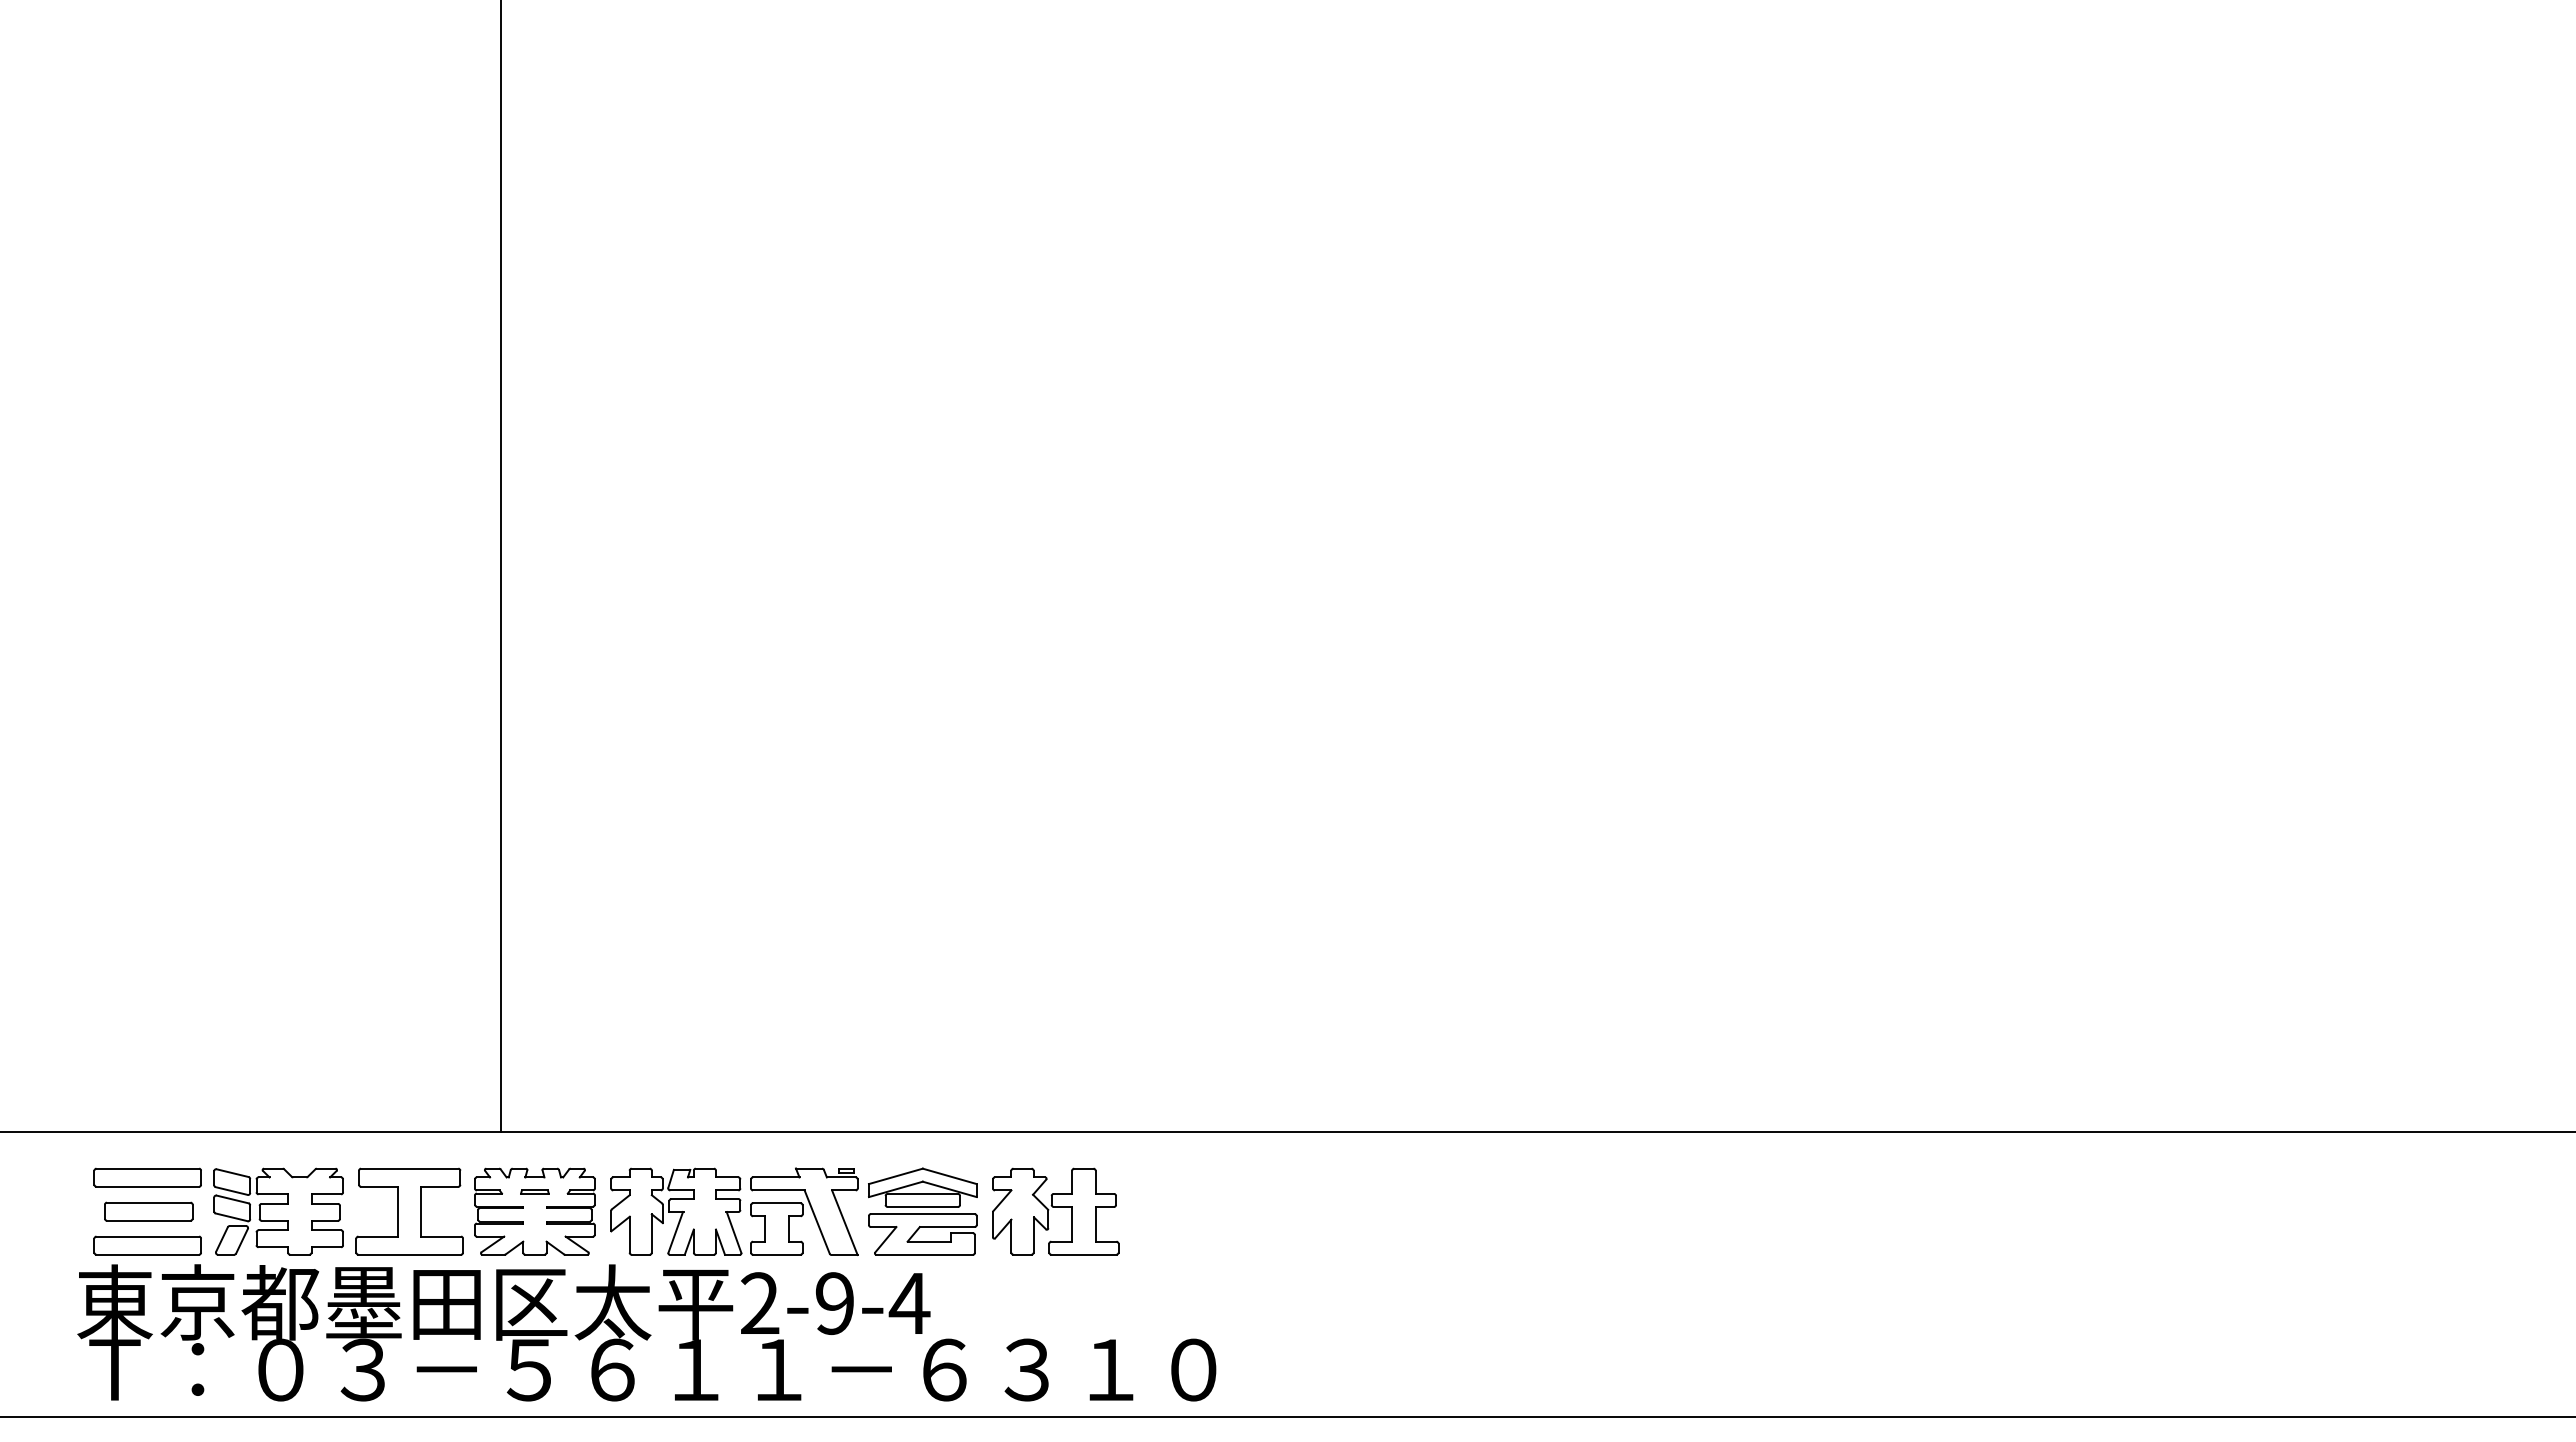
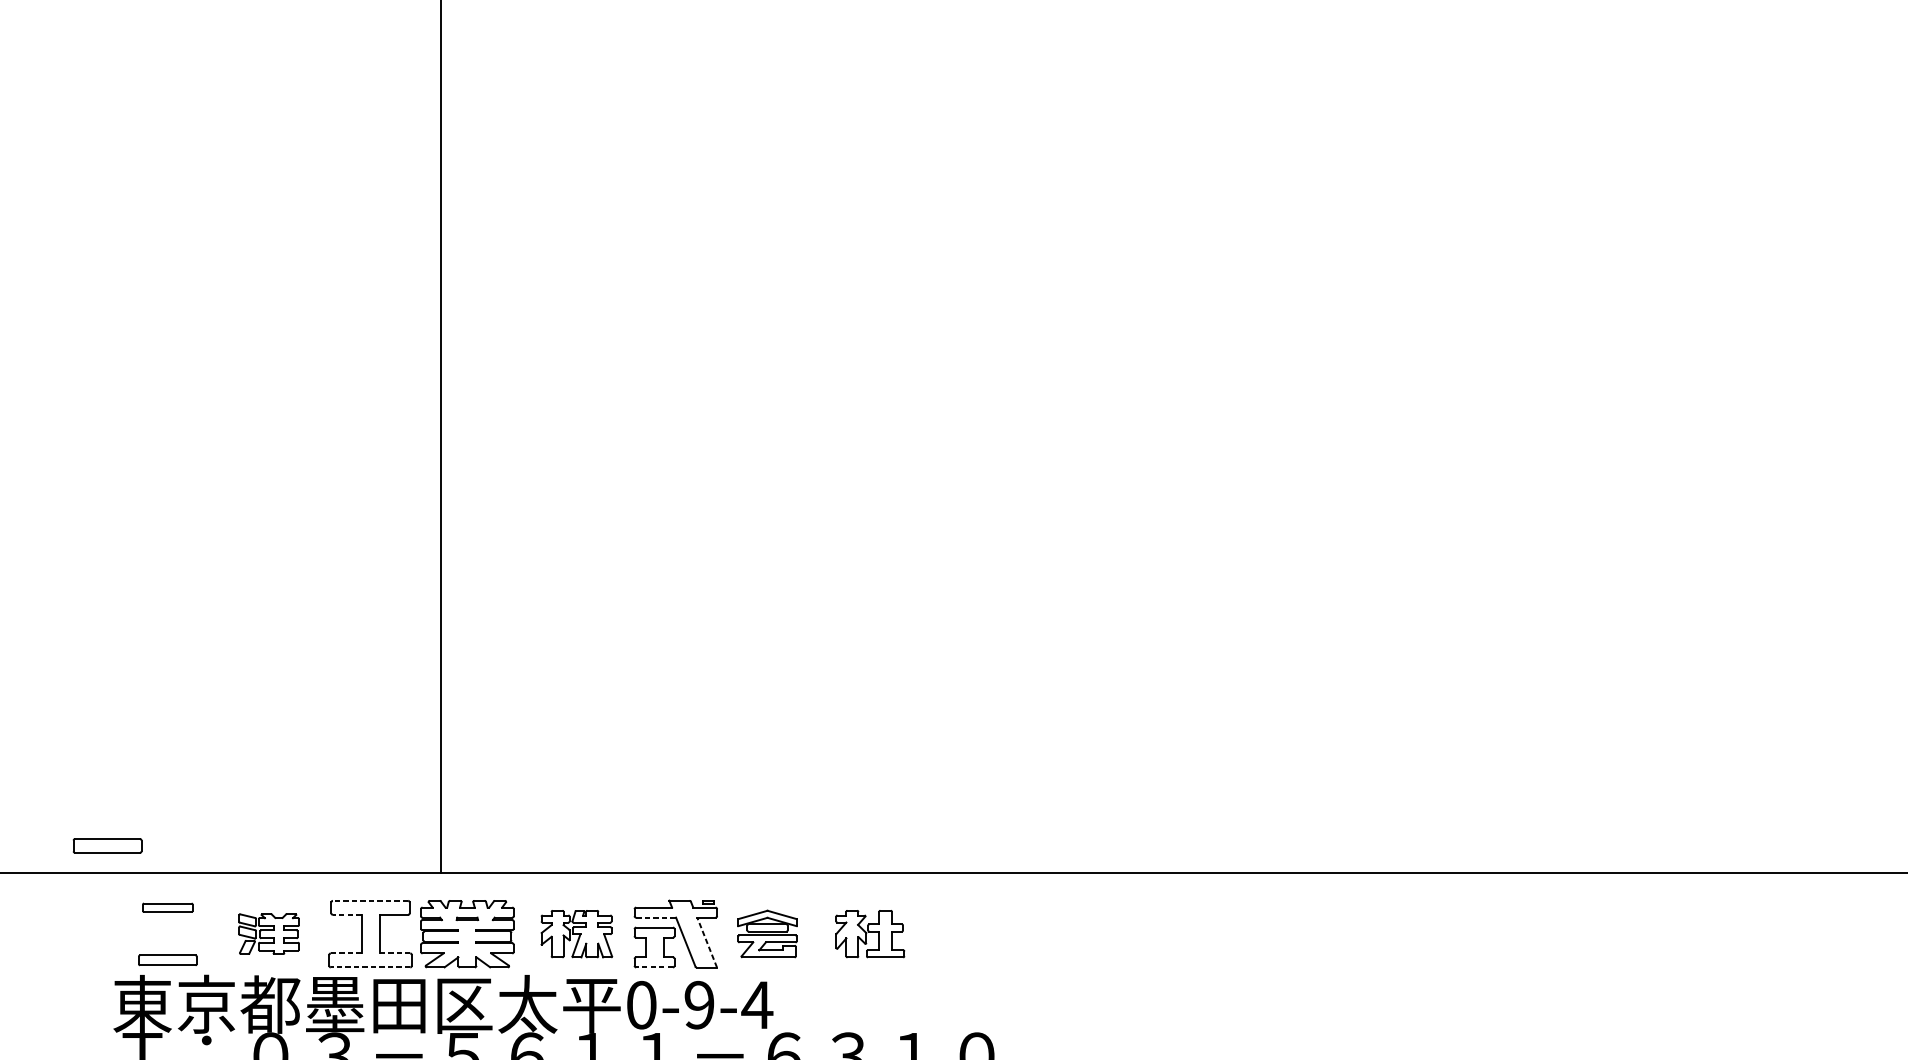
line: (409, 1168) -> (370, 900), solid -> dashed
part: (147, 1177) -> (167, 907), size x0.6
line: (379, 1186) -> (347, 914), solid -> dashed
line: (778, 1190) -> (655, 917), solid -> dashed
part: (148, 1211) -> (107, 845), moved
part: (278, 1211) -> (269, 933), size x0.6
part: (676, 1211) -> (576, 933), size x0.7
part: (922, 1211) -> (767, 933), size x0.7
part: (1055, 1211) -> (870, 933), size x0.7
line: (844, 1222) -> (706, 942), solid -> dashed
line: (378, 1236) -> (346, 953), solid -> dashed
line: (441, 1236) -> (395, 953), solid -> dashed
part: (147, 1245) -> (167, 960), size x0.7
line: (409, 1254) -> (370, 967), solid -> dashed
line: (776, 1254) -> (654, 967), solid -> dashed
text: (760, 1303) -> (641, 1005), 2-9-4 -> 0-9-4

